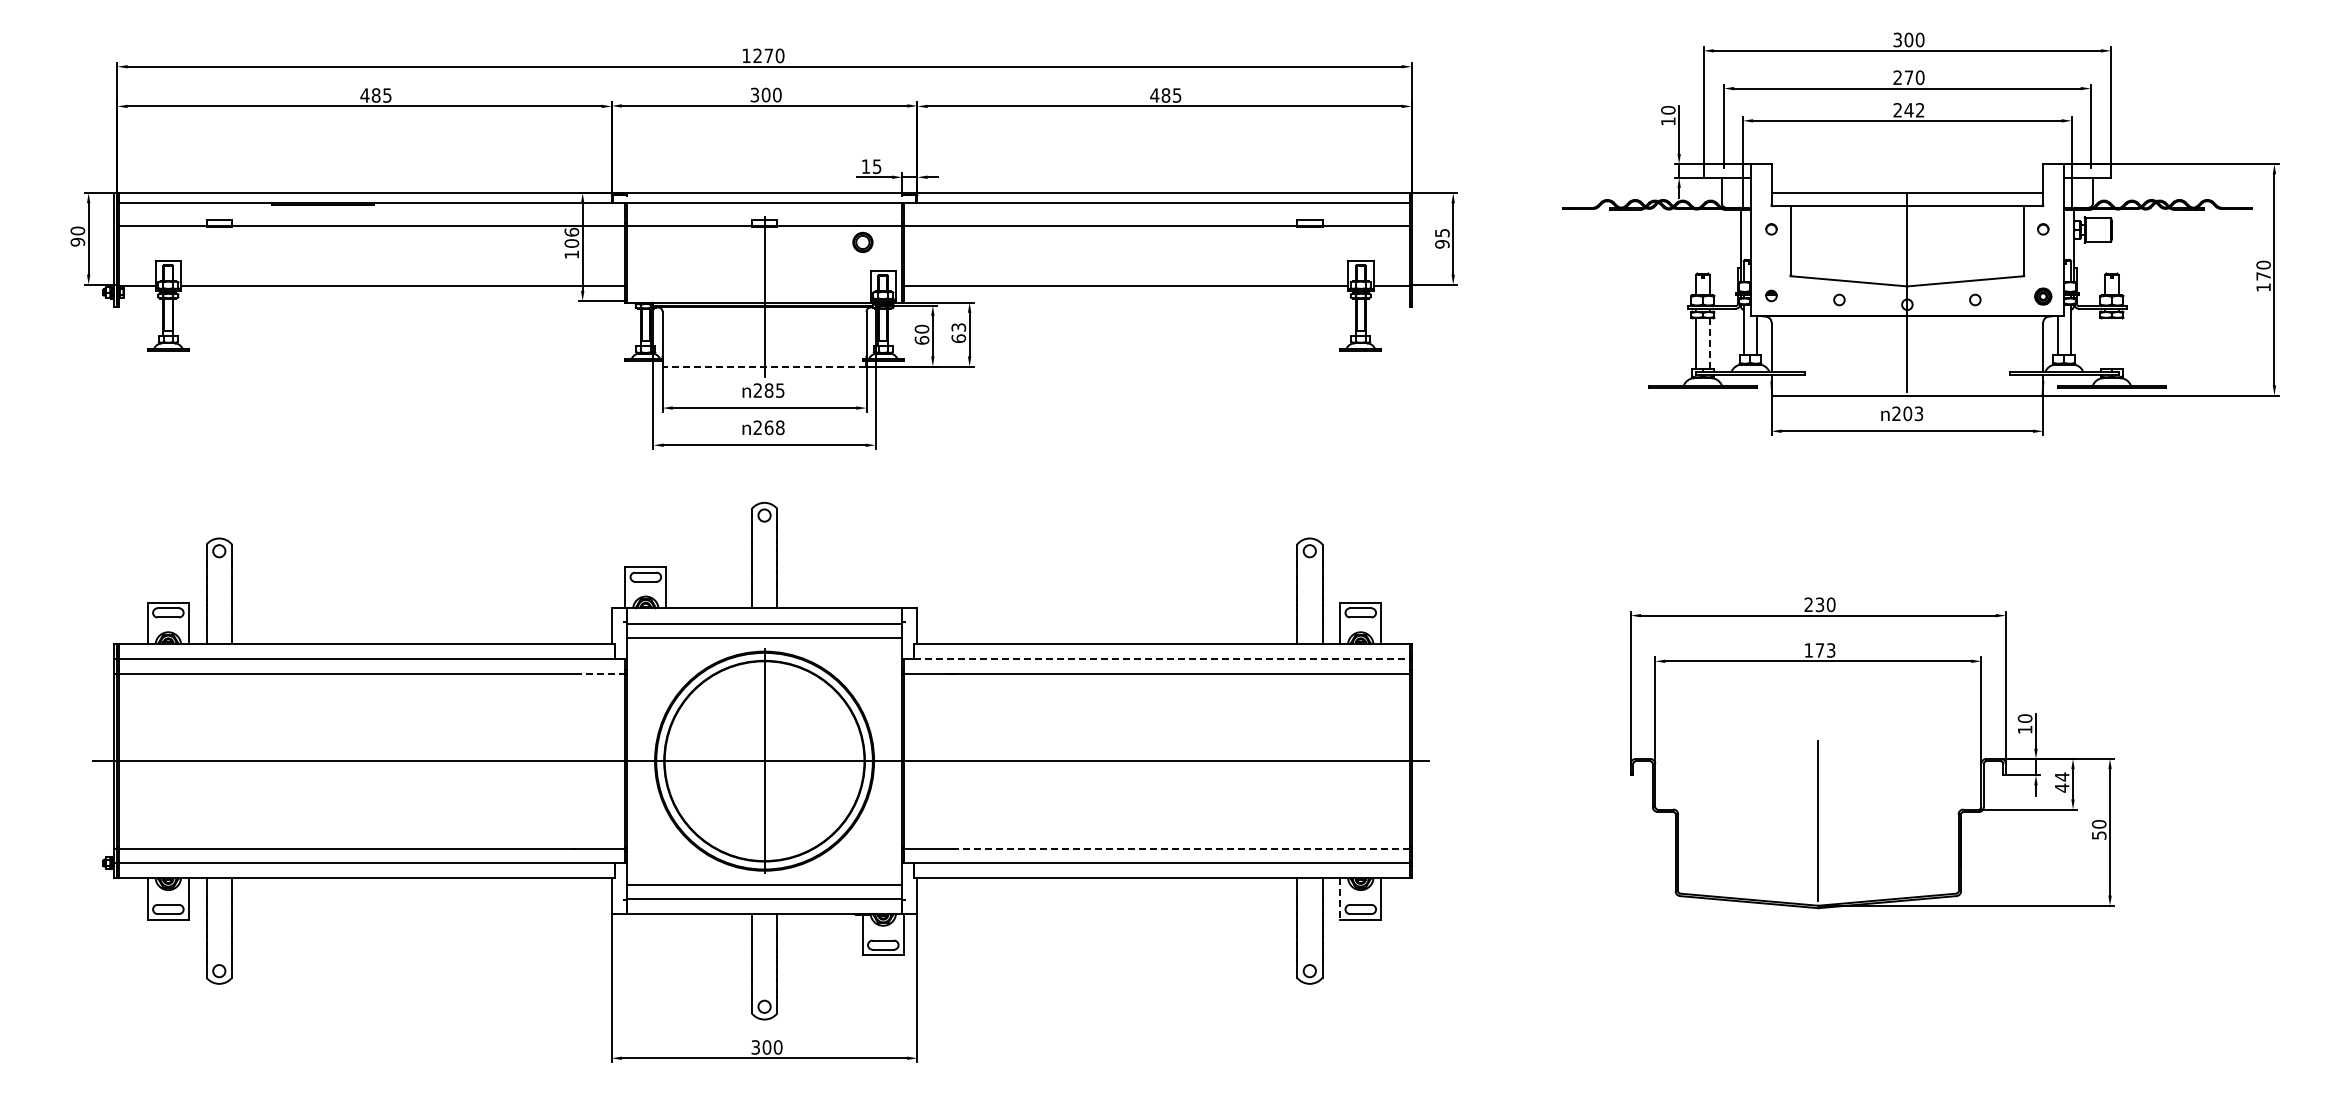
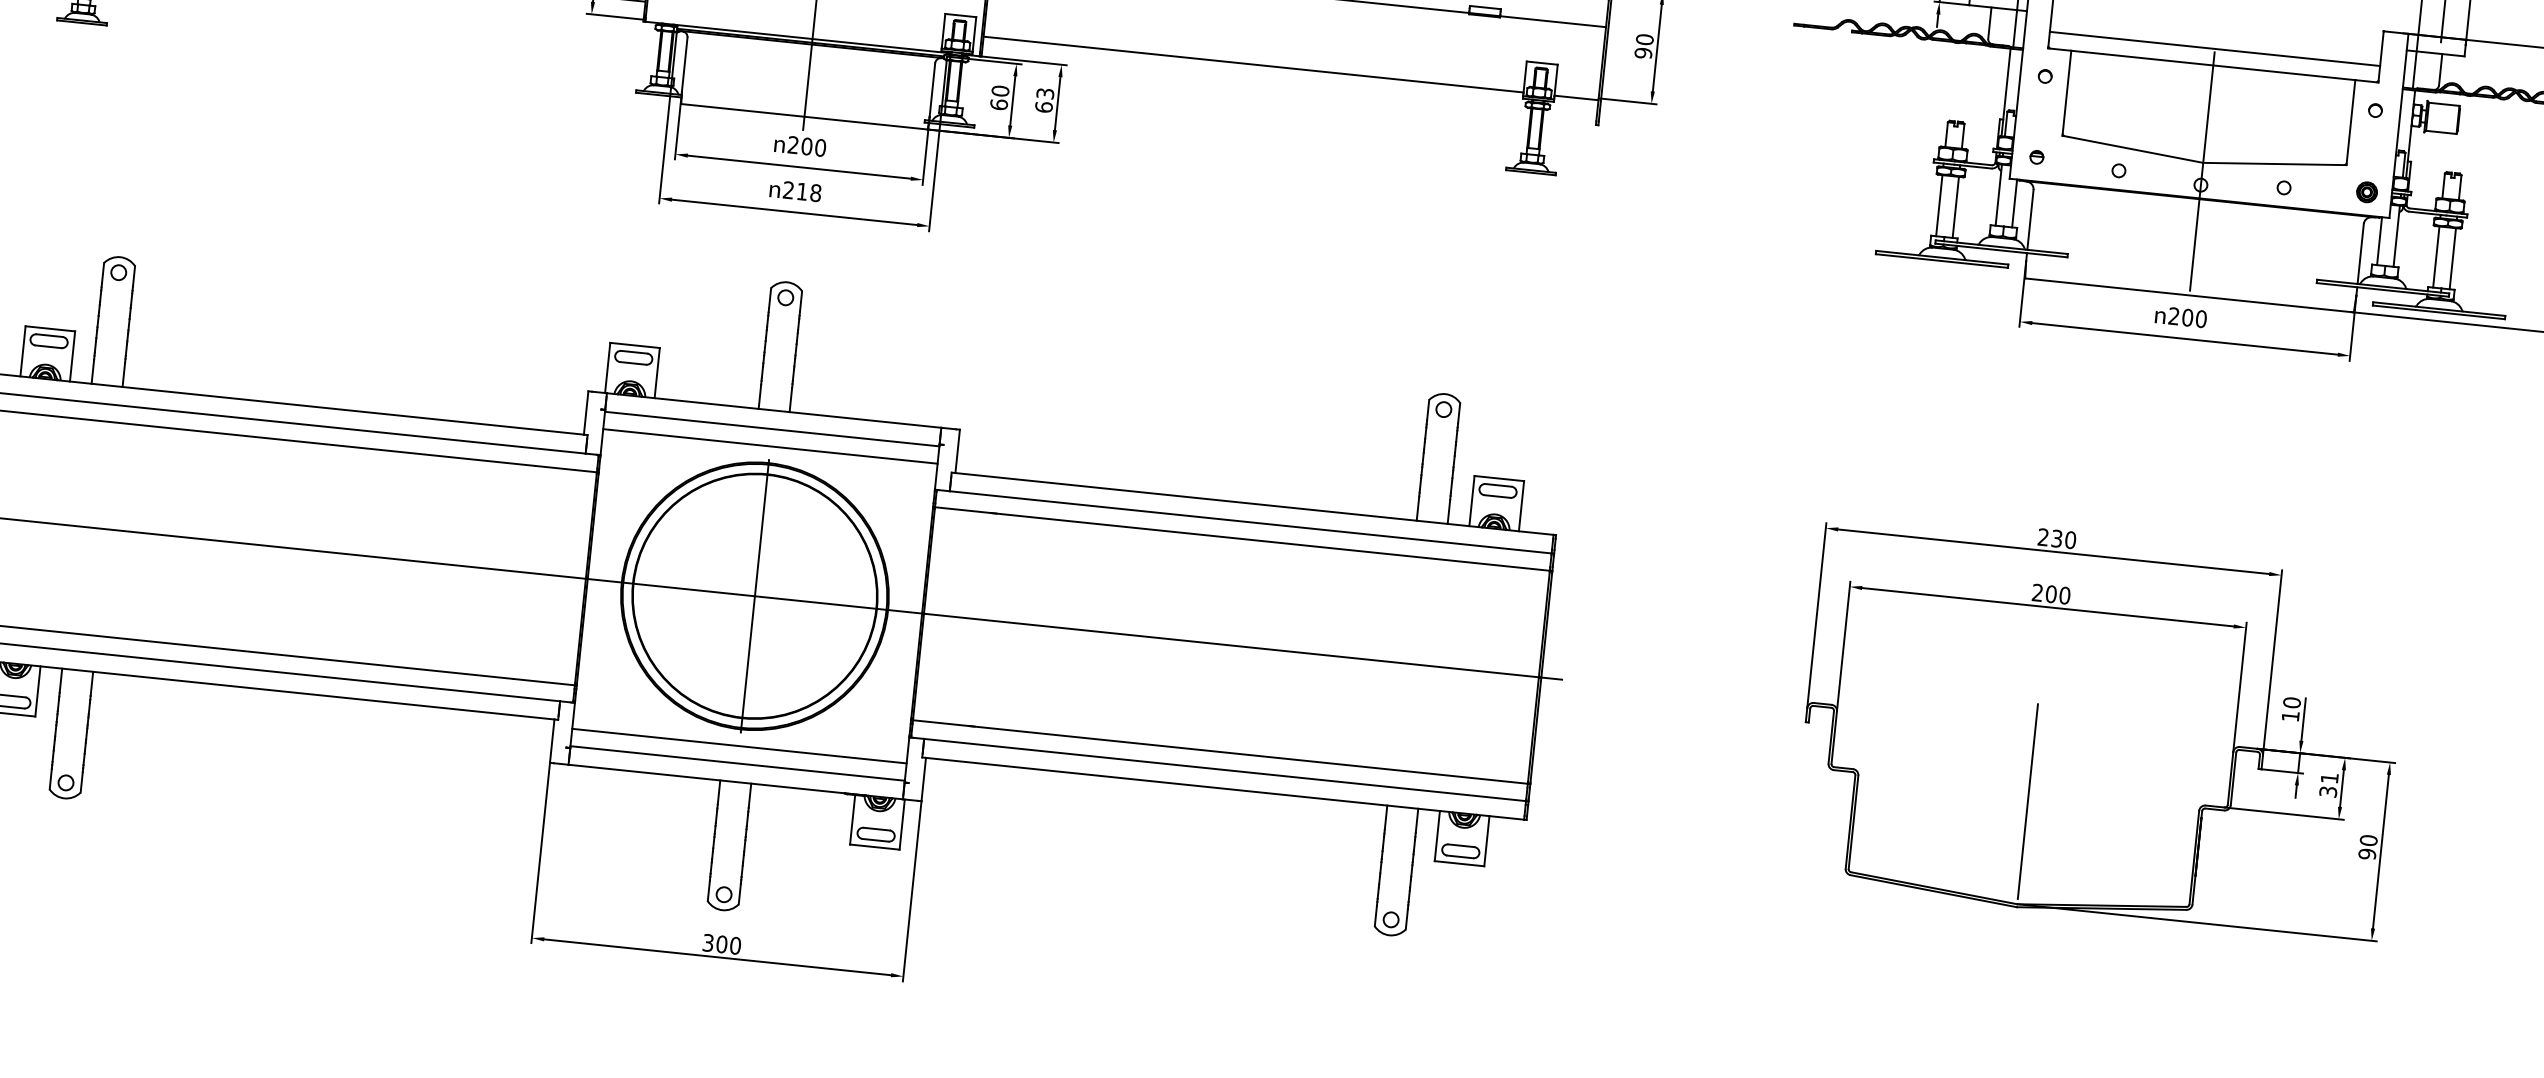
text: (1442, 232) -> (1645, 38), 95 -> 90
line: (1709, 343) -> (1955, 207), dashed -> solid
line: (2105, 343) -> (2436, 257), added
line: (2118, 343) -> (2452, 258), added
line: (764, 366) -> (804, 116), dashed -> solid
text: (774, 390) -> (813, 147), 285 -> 200
text: (1918, 413) -> (2200, 318), 203 -> 200
text: (768, 427) -> (801, 191), 268 -> 218
text: (1819, 650) -> (2050, 594), 173 -> 200
line: (1162, 659) -> (1251, 522), dashed -> solid
line: (600, 673) -> (566, 469), dashed -> solid
text: (2061, 782) -> (2328, 785), 44 -> 31
text: (2098, 835) -> (2366, 854), 50 -> 90
line: (1179, 848) -> (1248, 754), dashed -> solid
line: (1340, 899) -> (1437, 836), dashed -> solid

